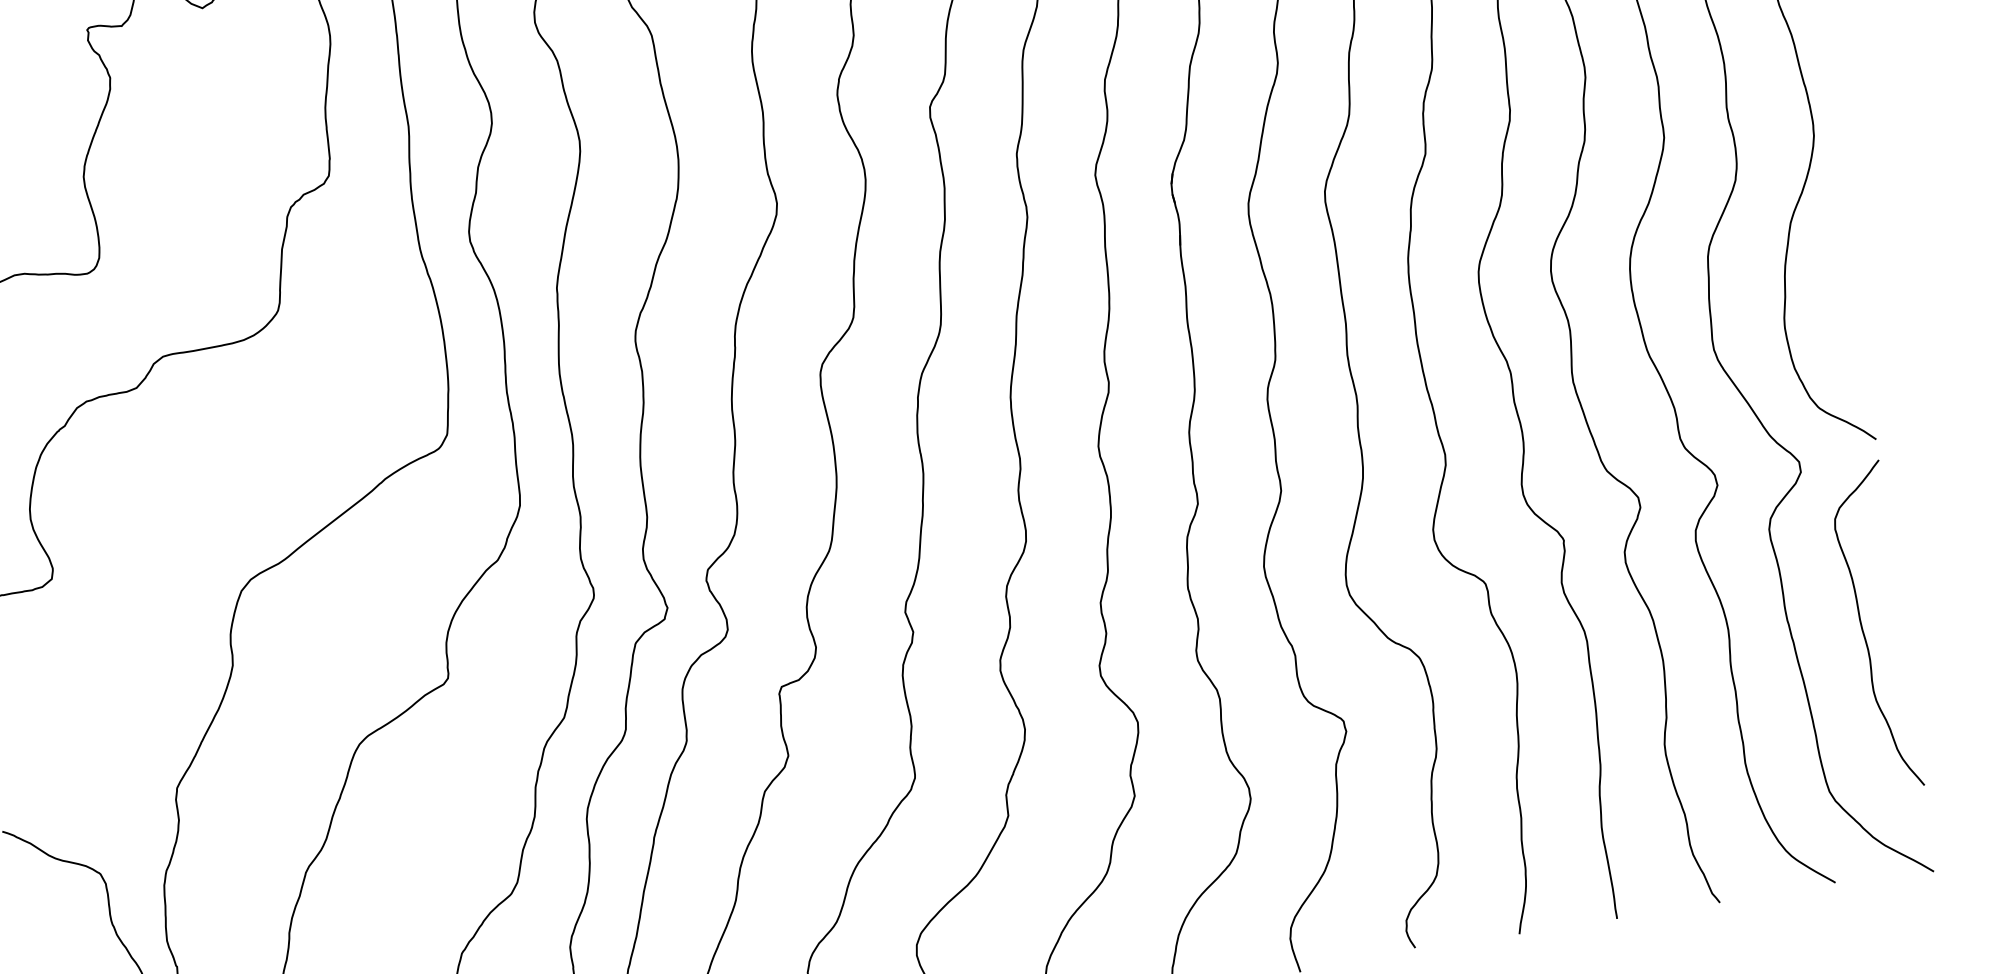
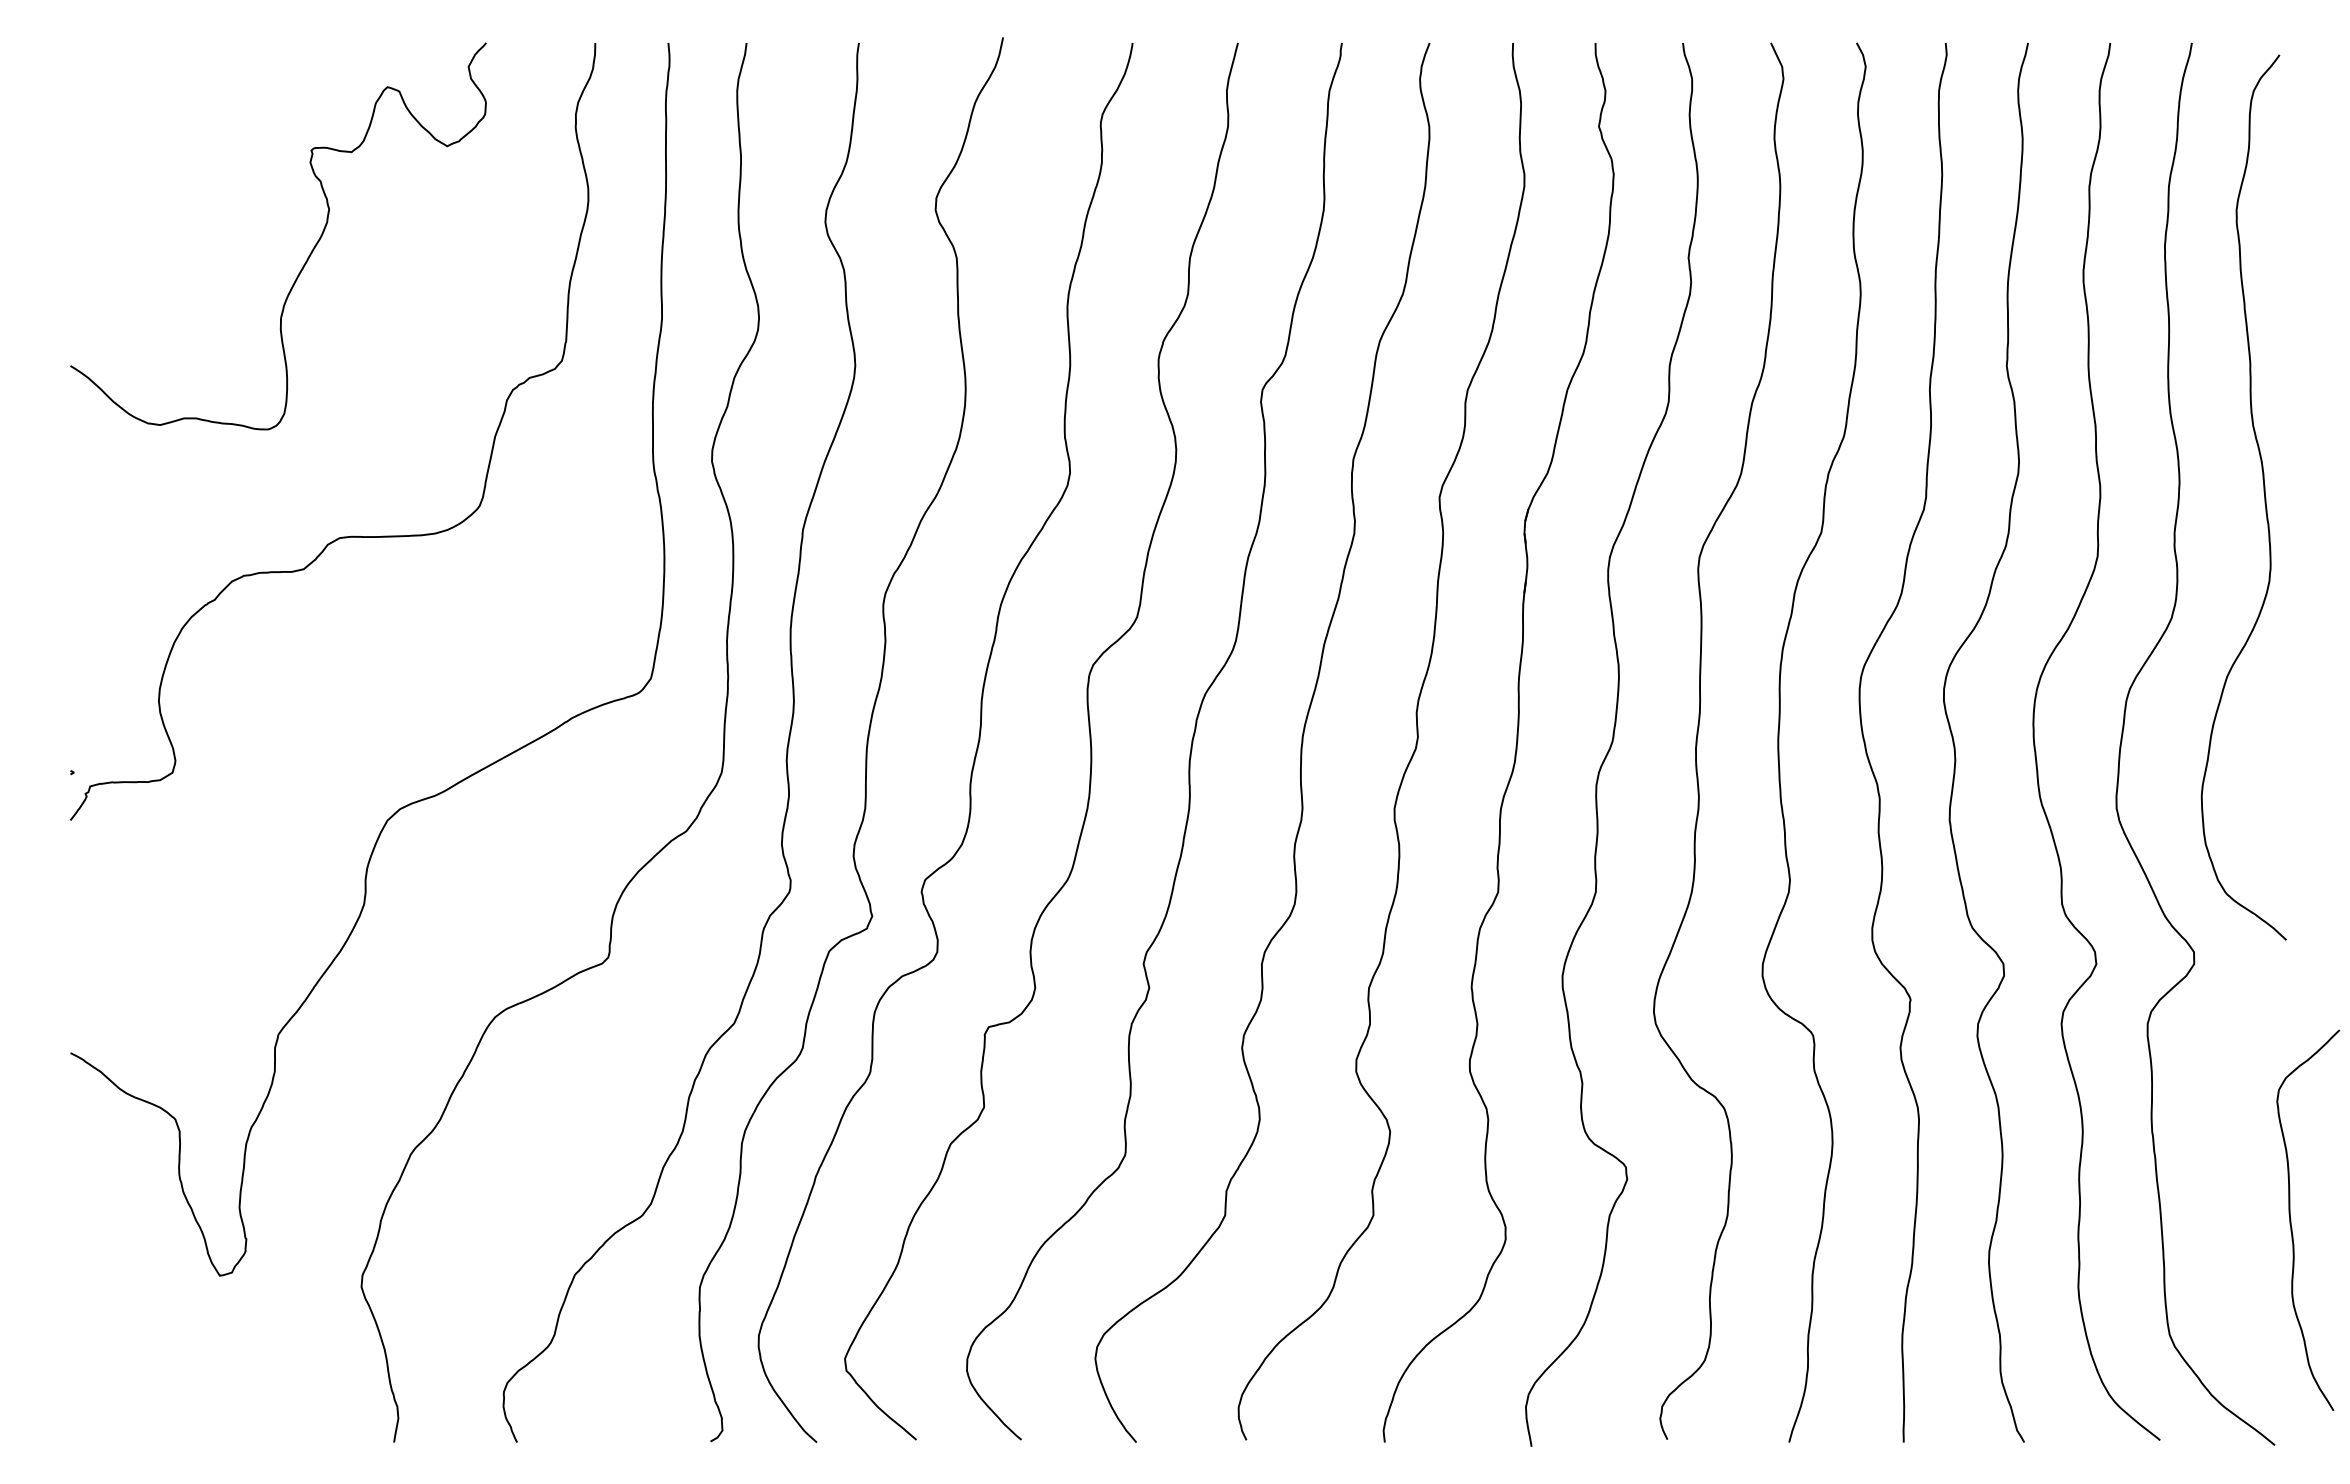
curve: (1863, 627) -> (2291, 1219), moved

